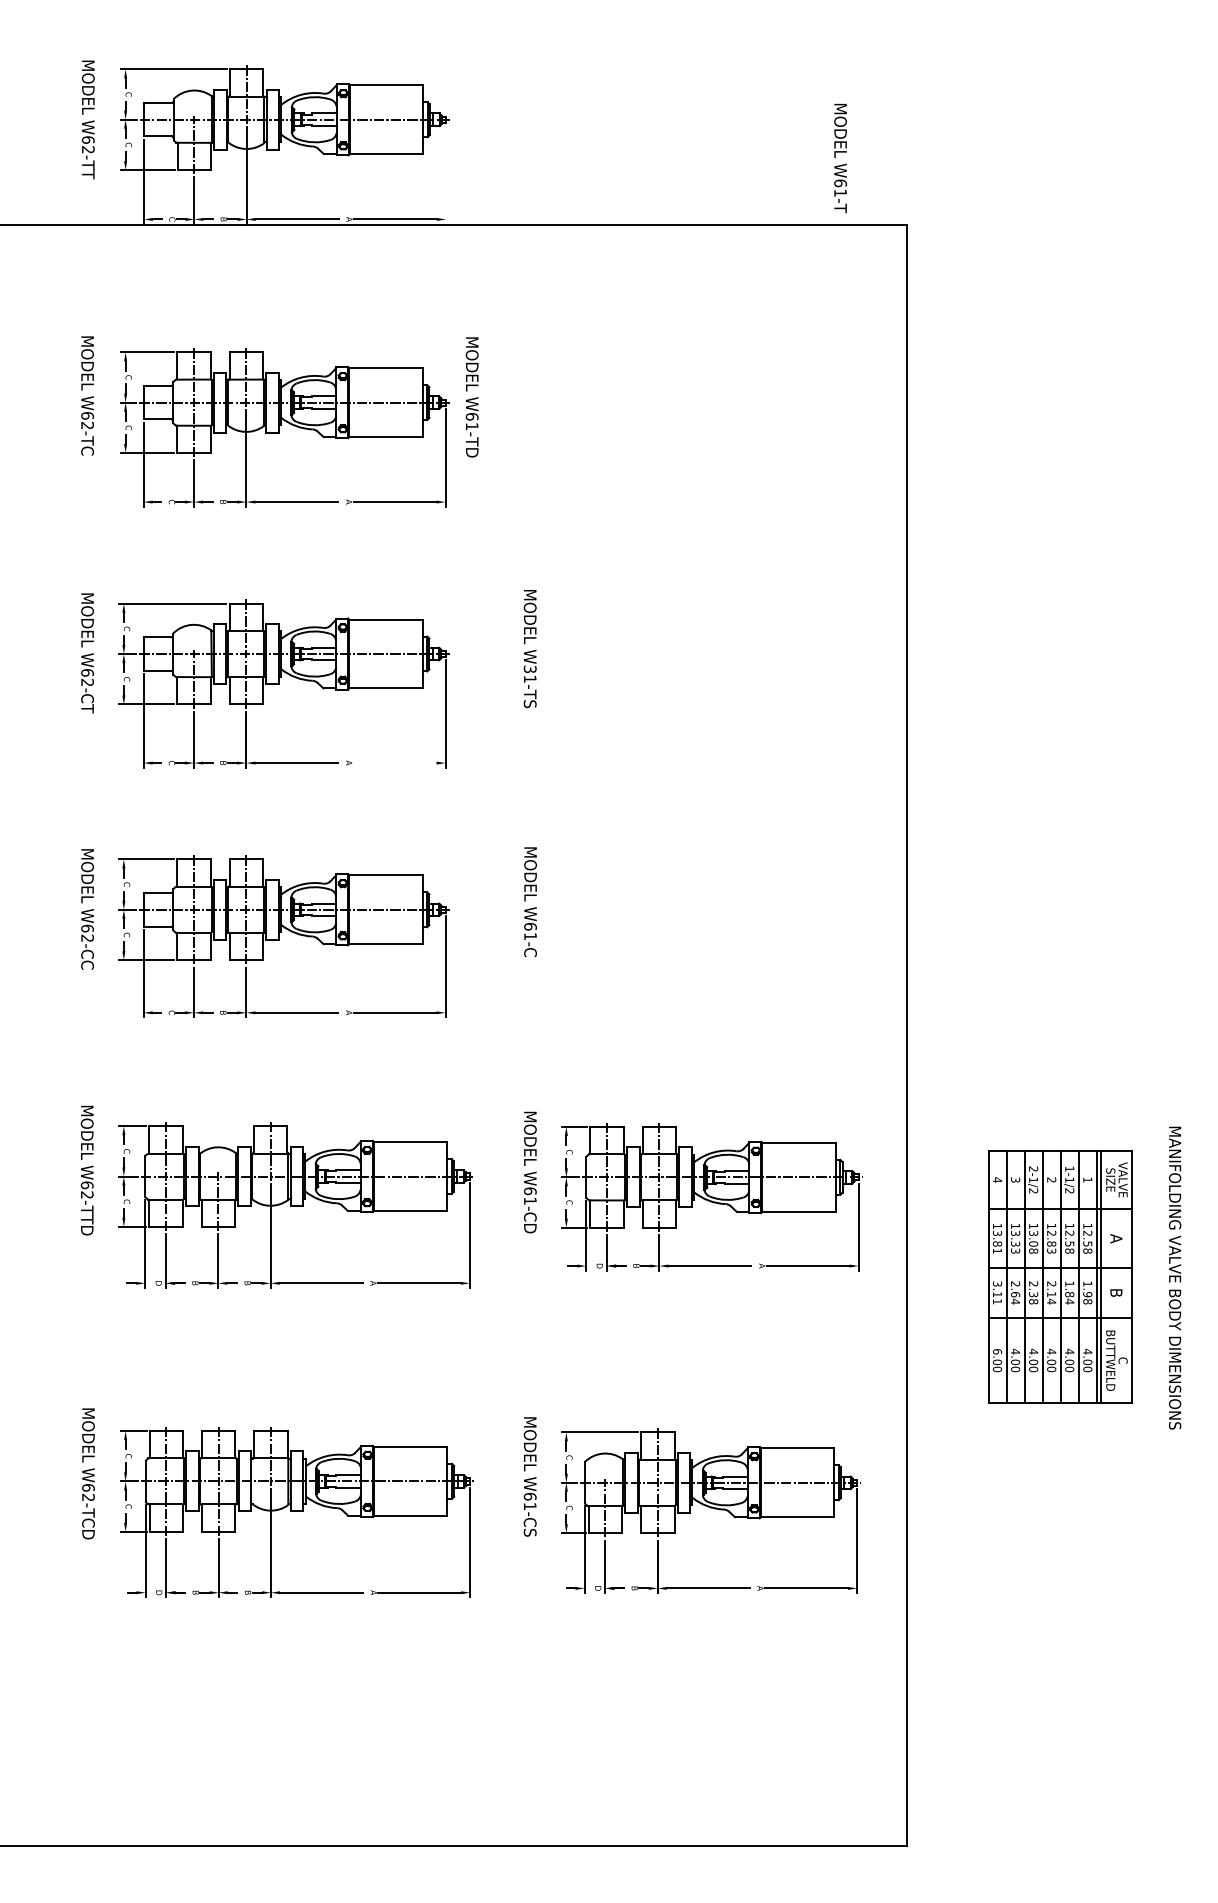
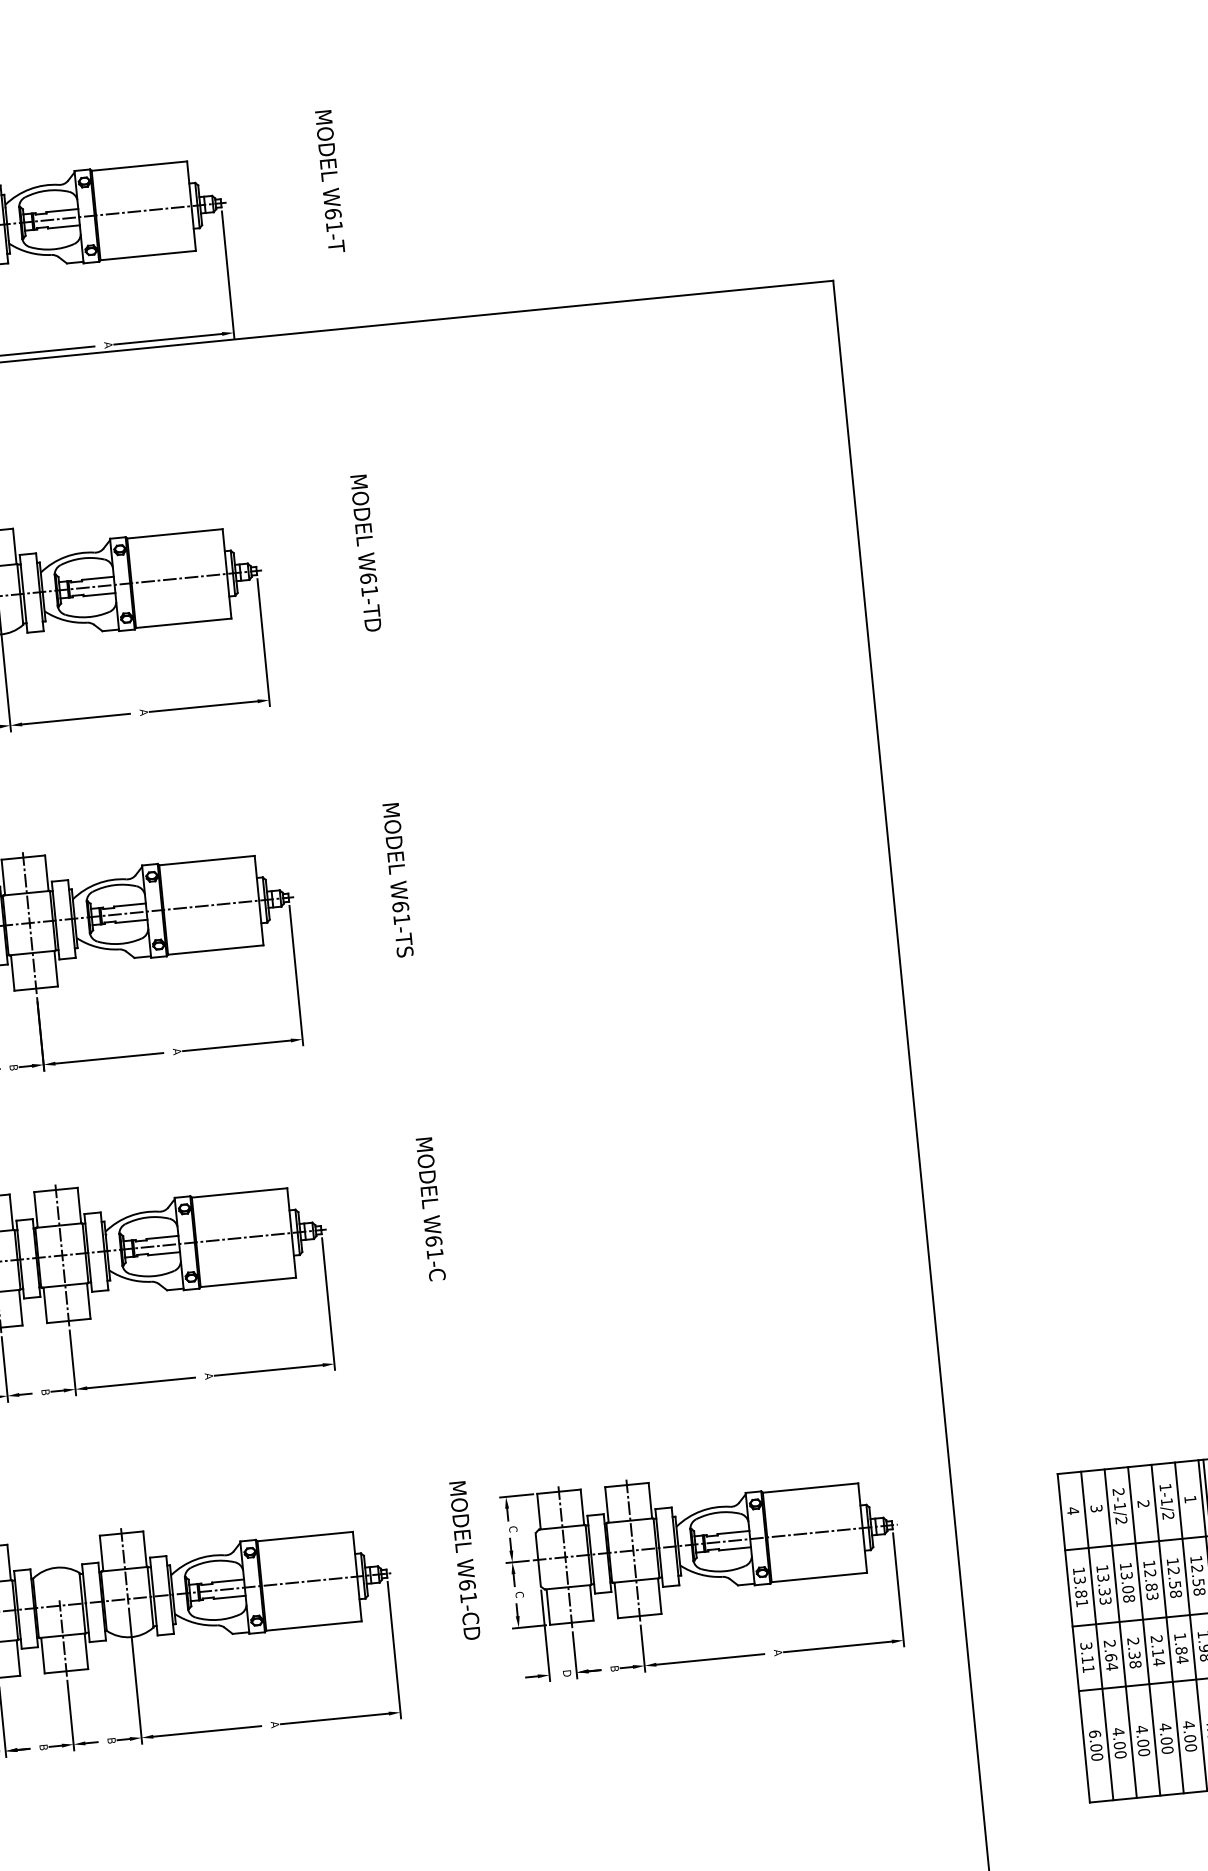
text: (840, 158) -> (329, 181), moved
line: (445, 174) -> (227, 274), added
text: (471, 397) -> (365, 553), moved
text: (529, 669) -> (399, 907), W31-TS -> W61-TS
line: (394, 763) -> (236, 1046), added

